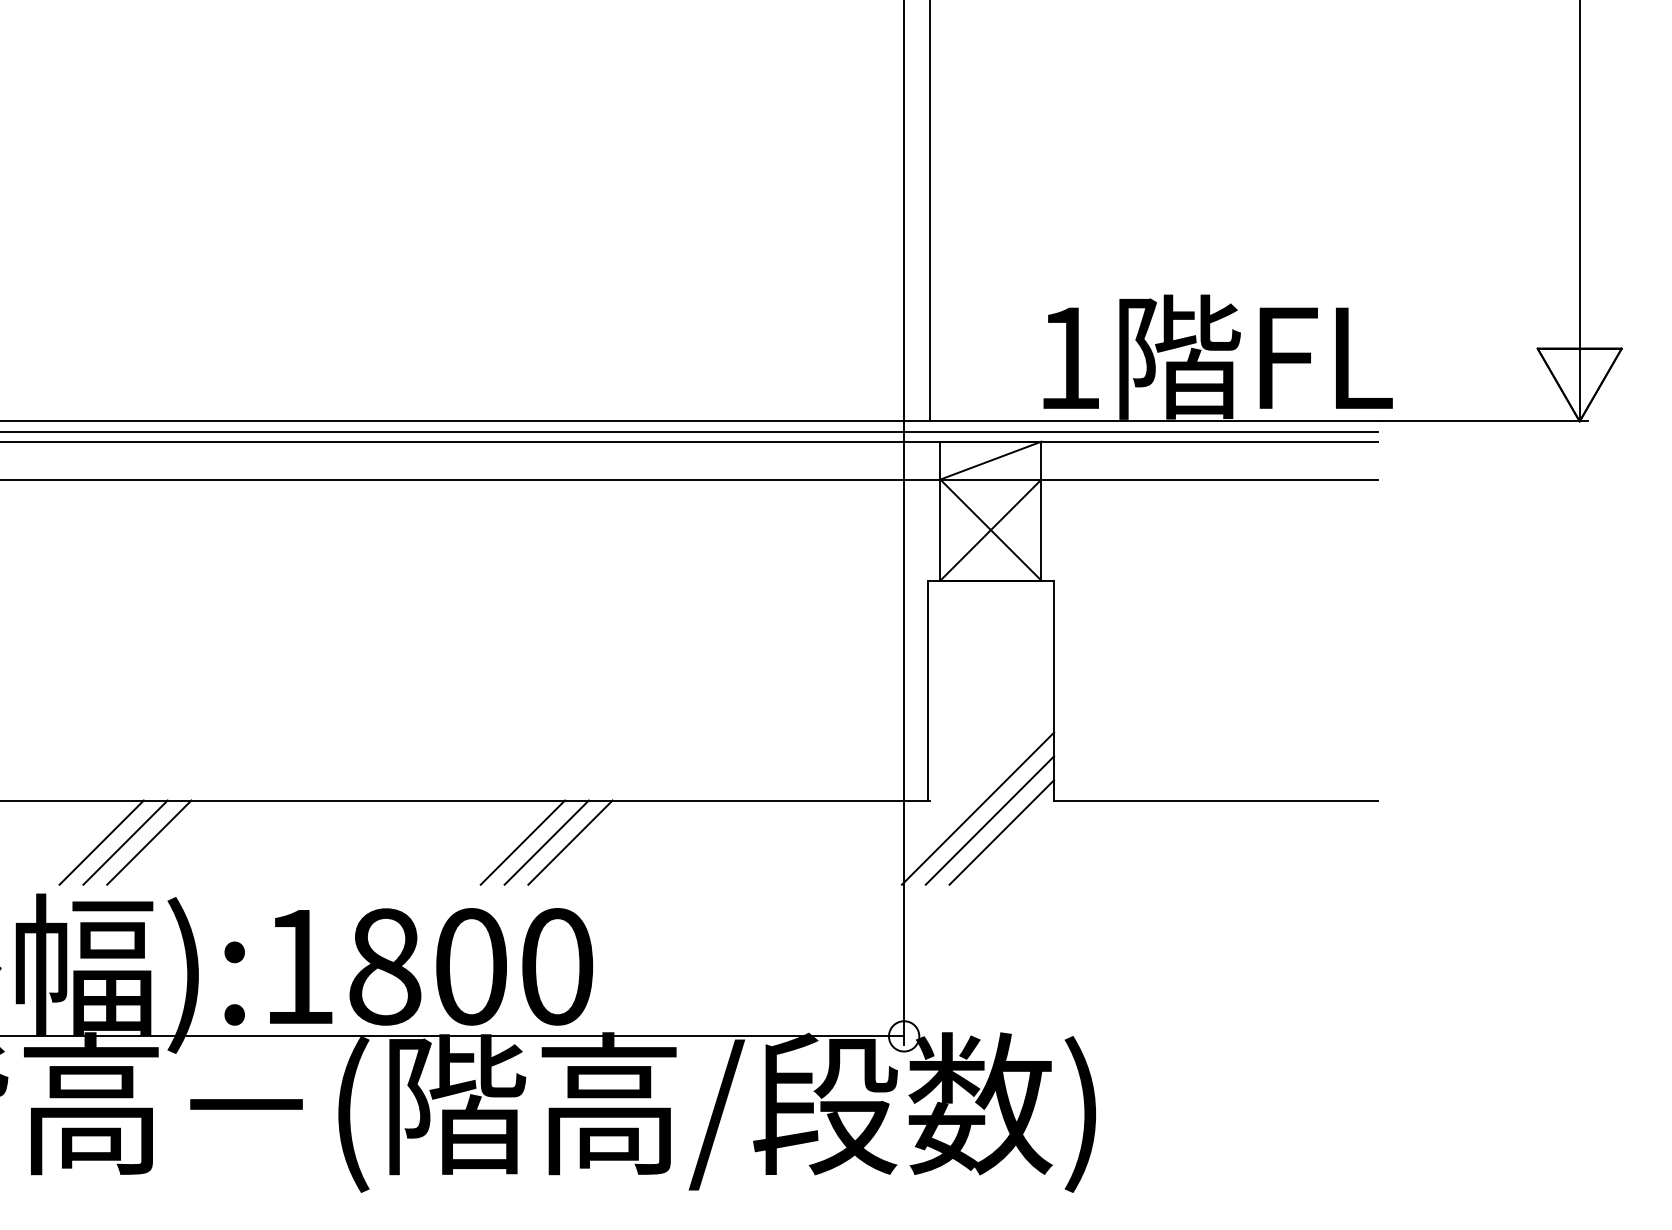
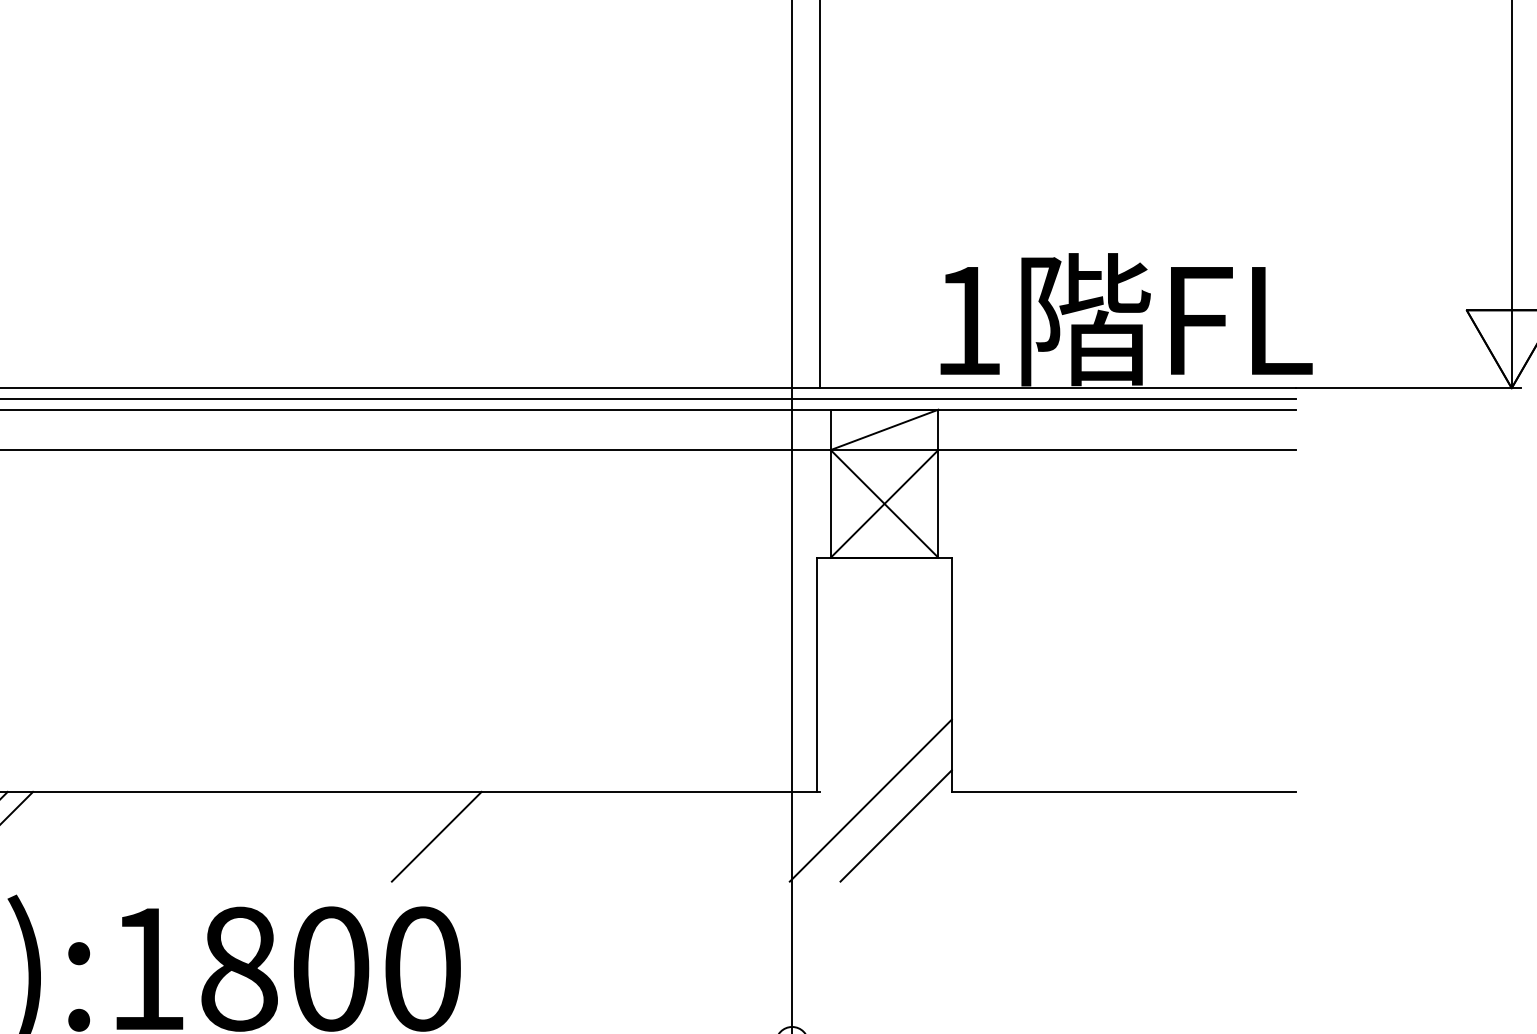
line: (989, 820) -> (883, 813), removed
line: (522, 842) -> (385, 836), removed
line: (546, 842) -> (411, 836), removed

